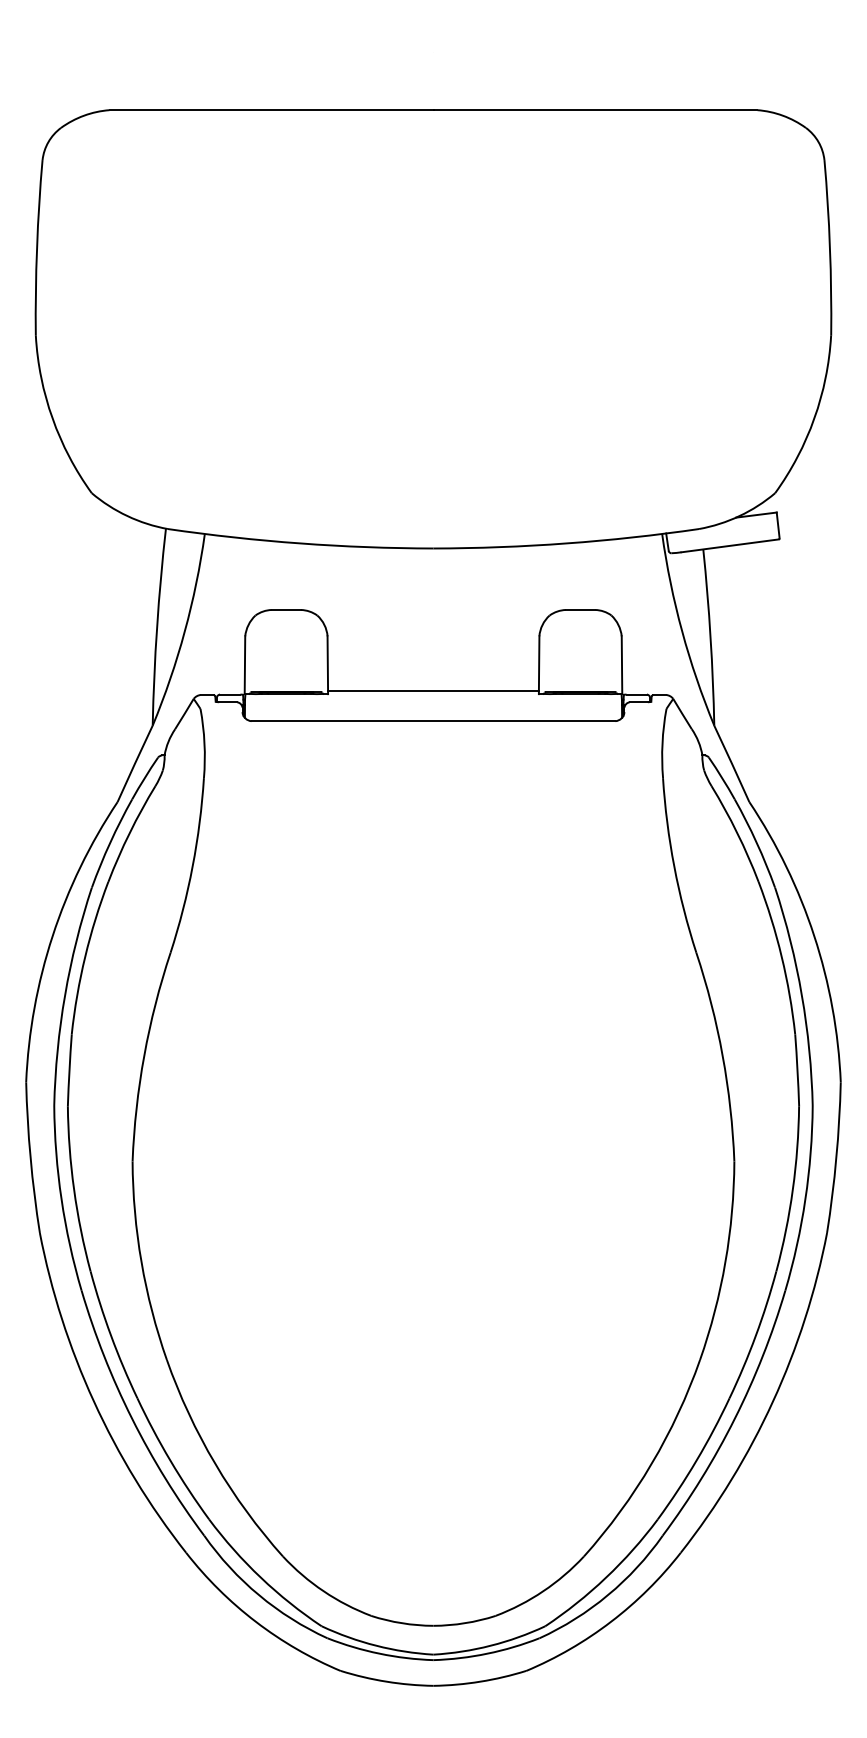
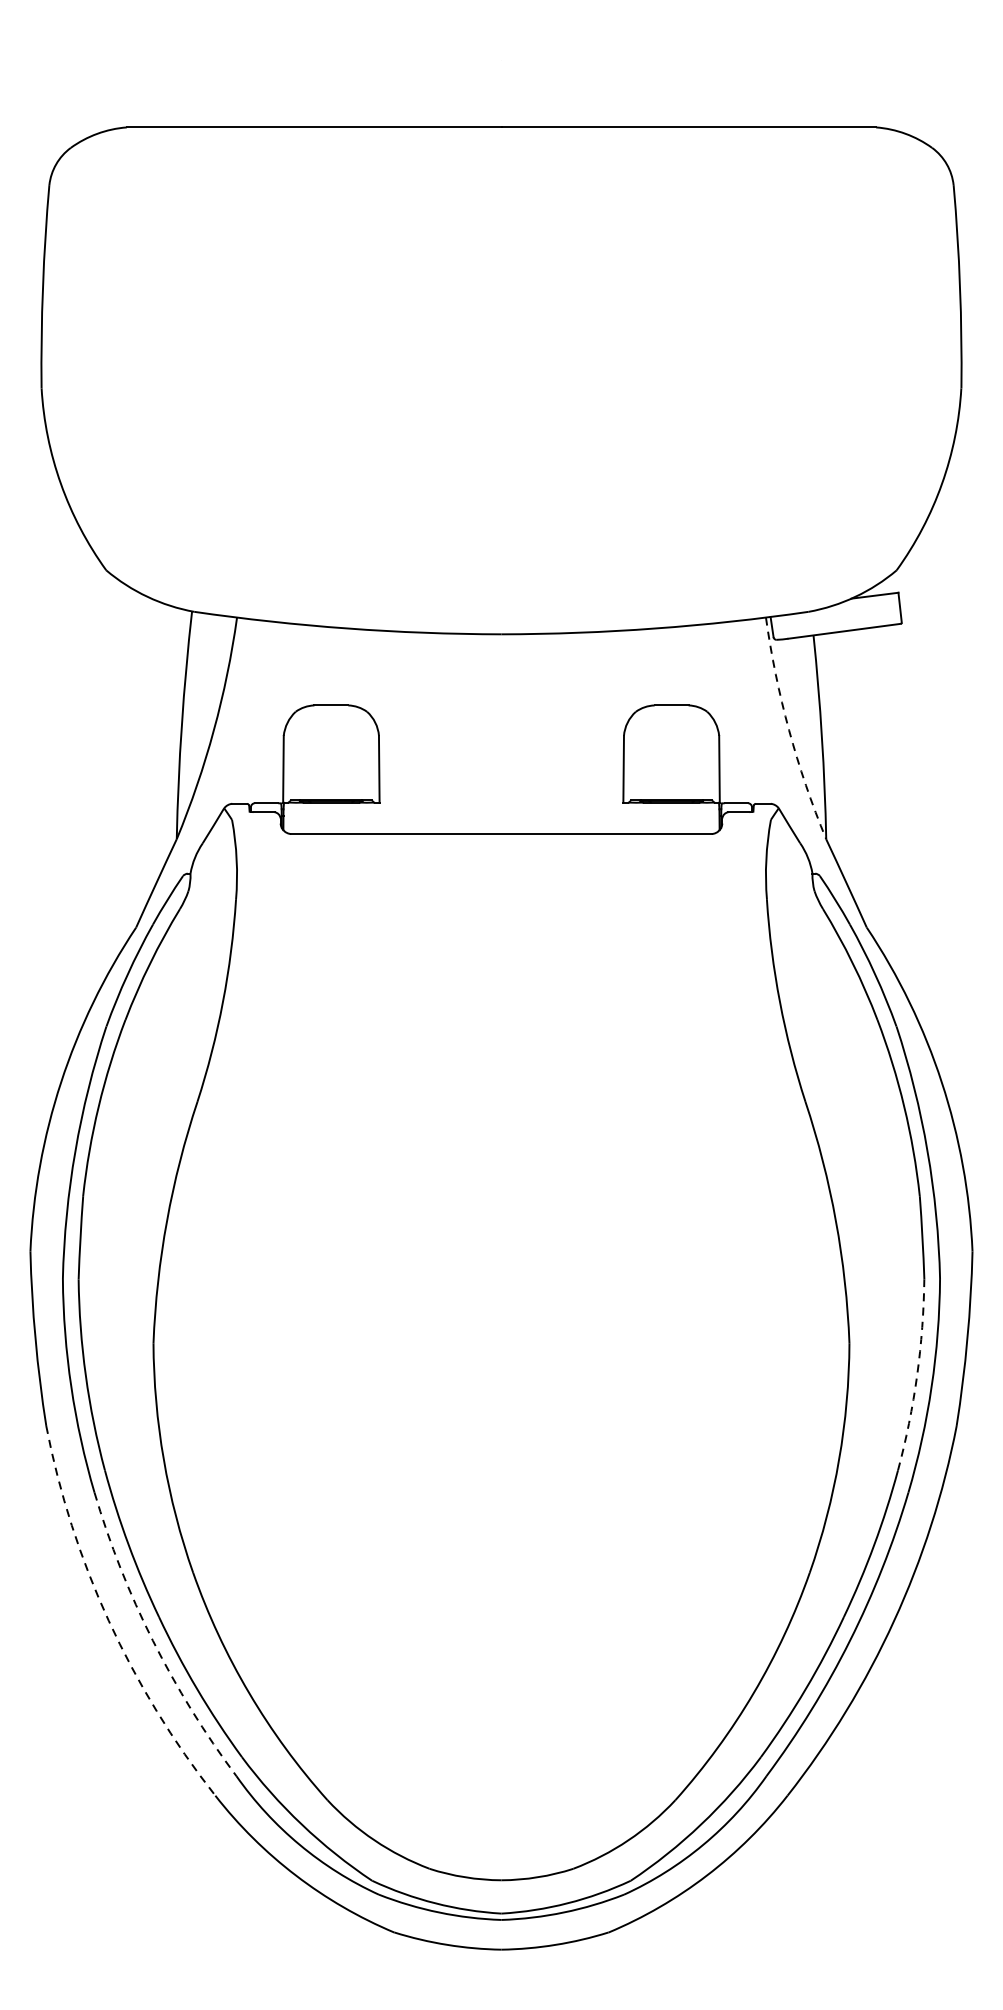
arc: (682, 631) -> (789, 730), solid -> dashed
line: (433, 691) -> (501, 799), removed
arc: (792, 1189) -> (916, 1375), solid -> dashed
arc: (93, 1401) -> (108, 1620), solid -> dashed
arc: (132, 1418) -> (153, 1640), solid -> dashed

